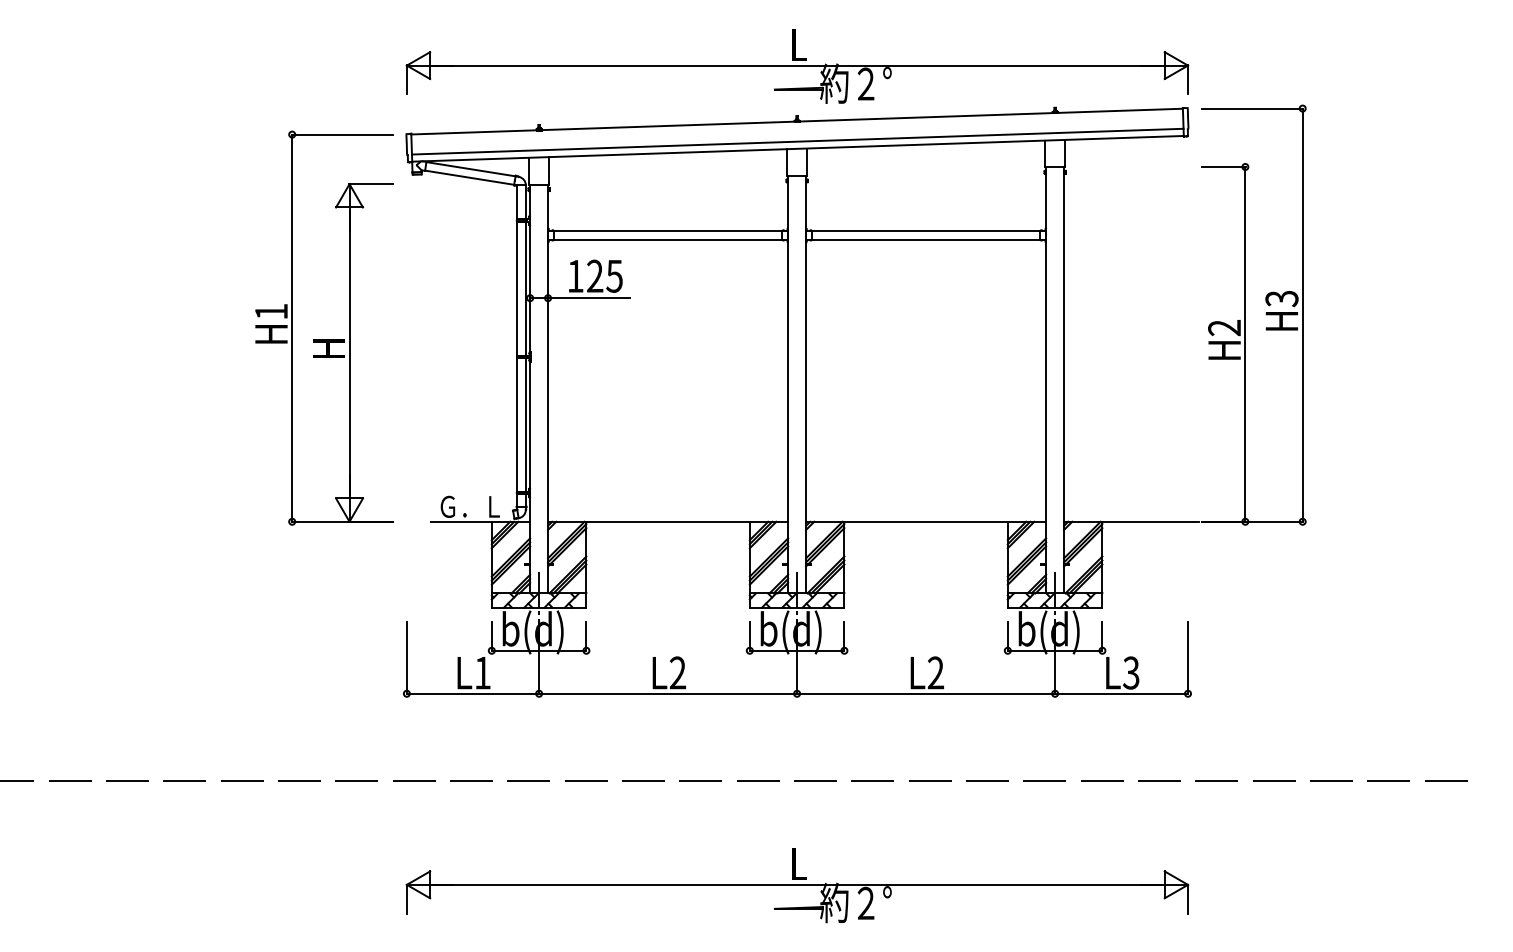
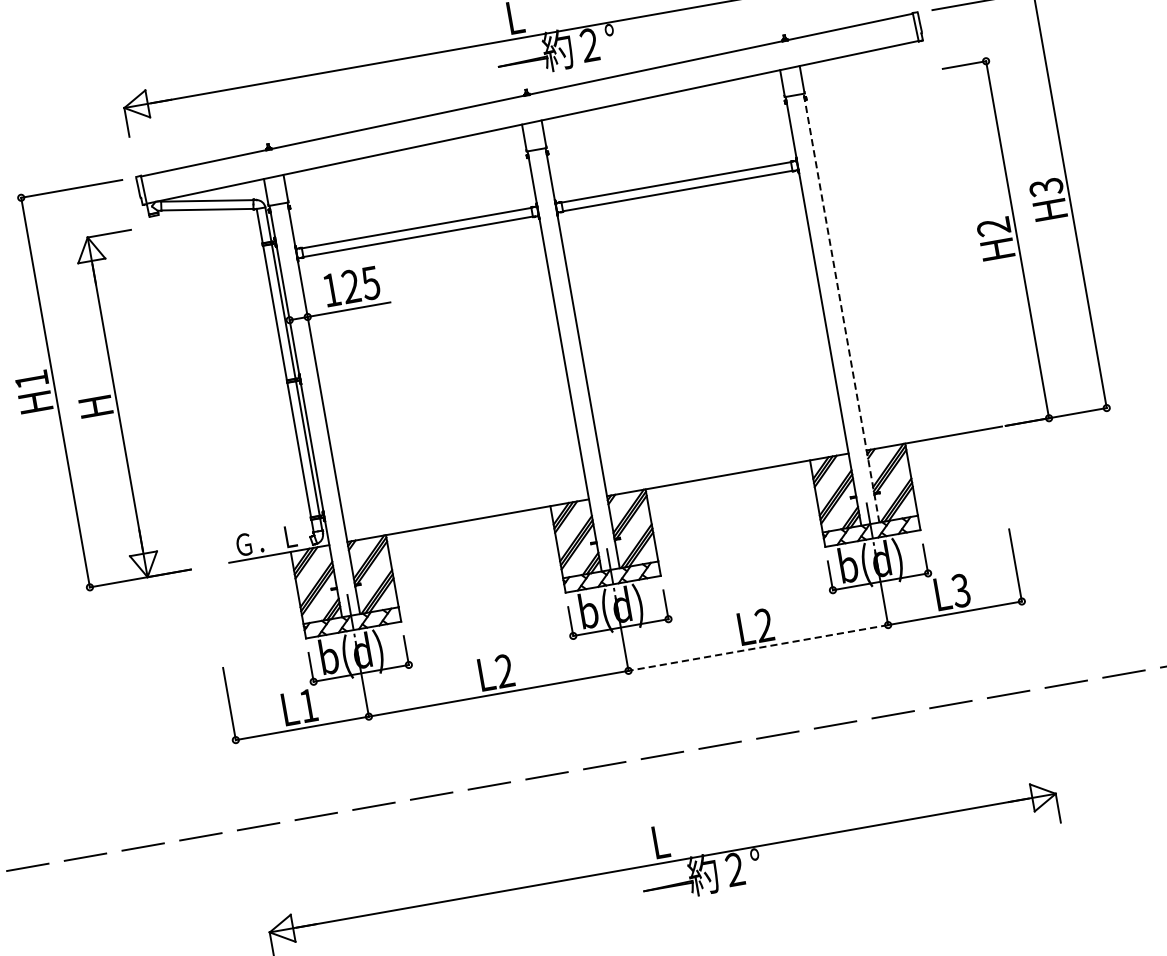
line: (797, 141) -> (530, 115), removed
line: (1064, 379) -> (841, 307), solid -> dashed
line: (925, 693) -> (757, 647), solid -> dashed

